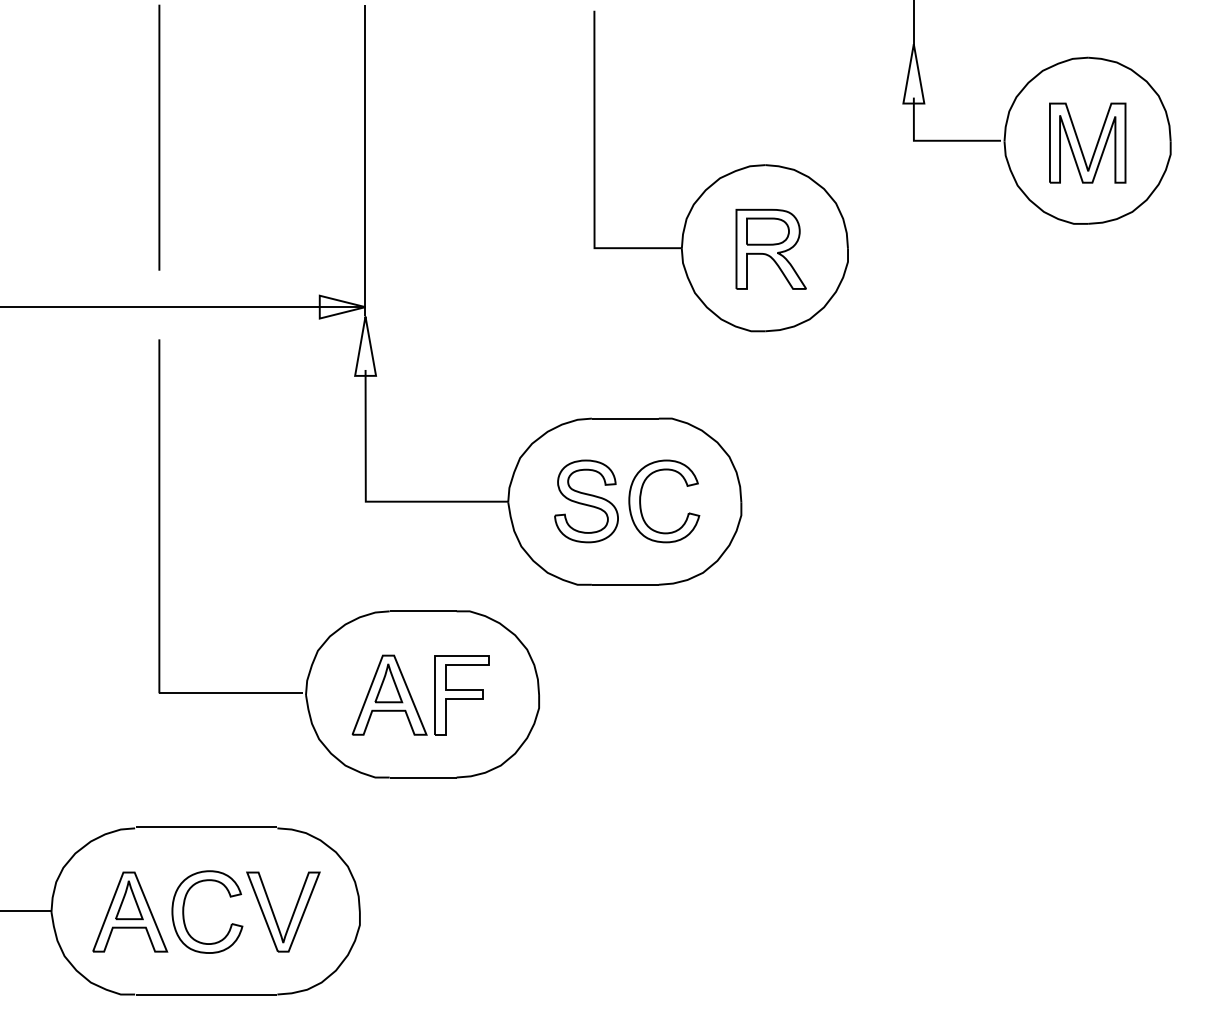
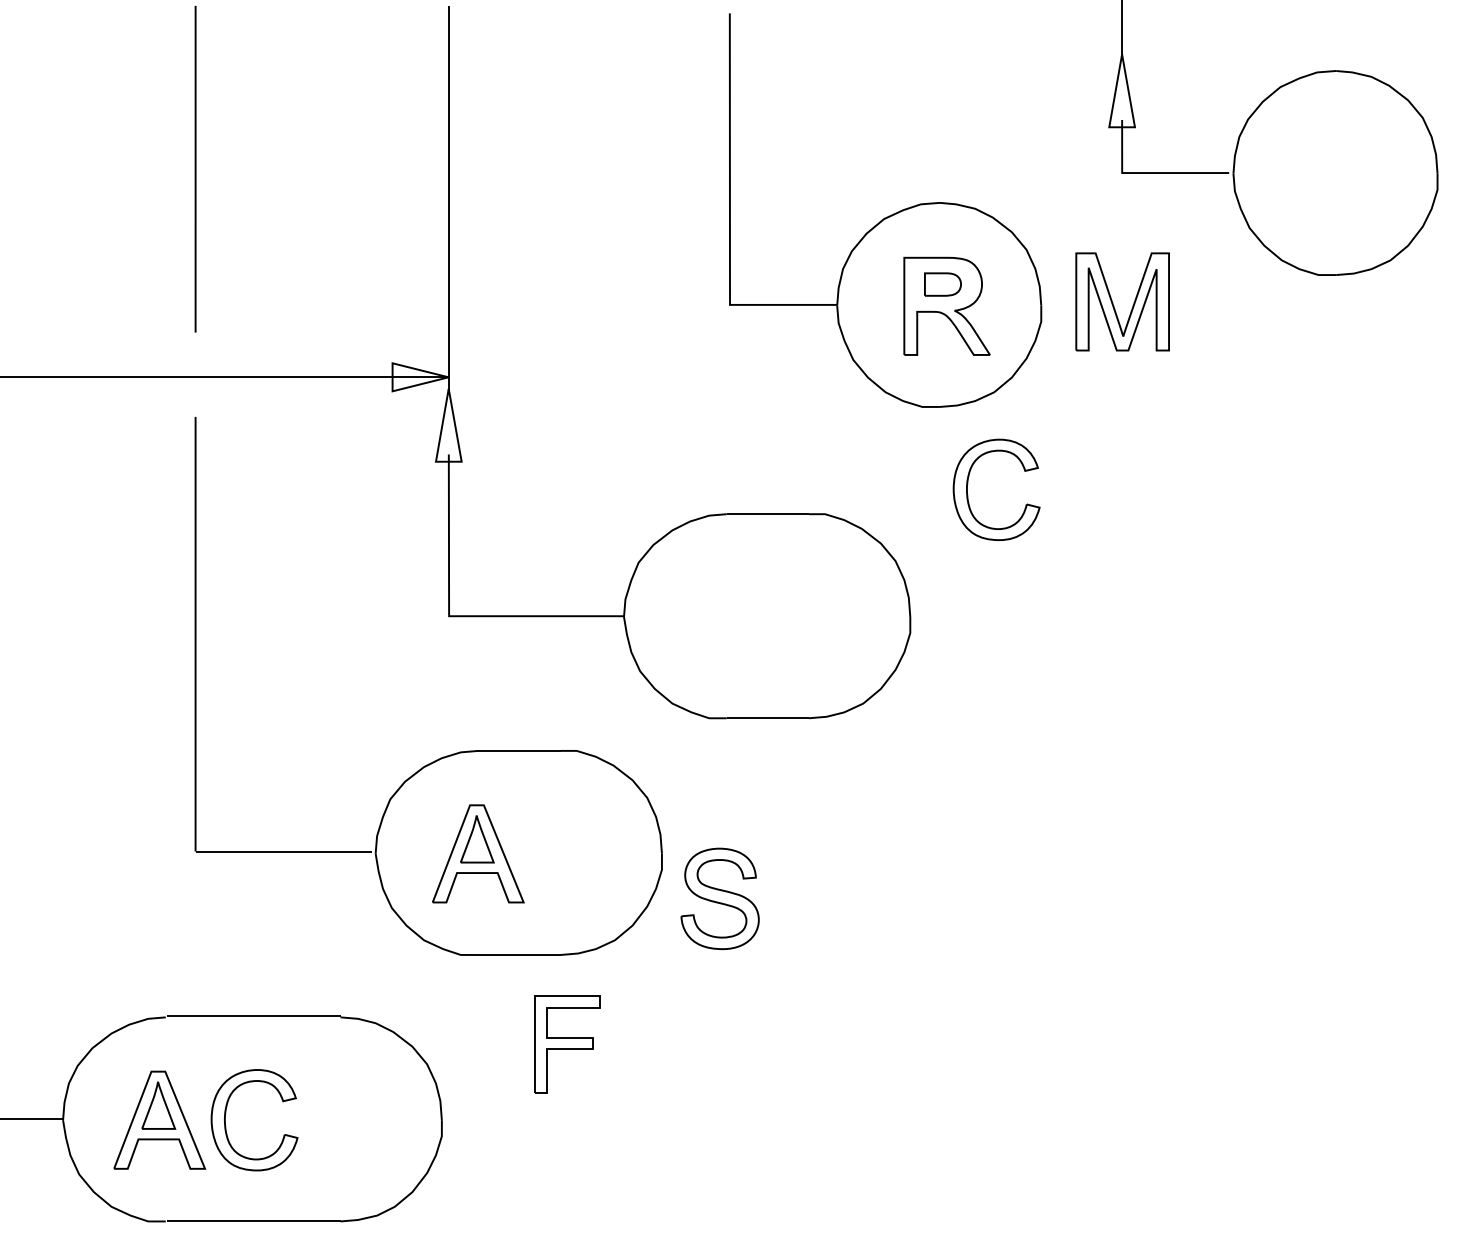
part: (1081, 146) -> (1114, 305), moved
part: (767, 231) -> (942, 284), size x0.7
part: (641, 497) -> (968, 484), moved
part: (585, 501) -> (719, 898), moved
part: (462, 694) -> (567, 1044), moved
part: (274, 913) -> (336, 1121), removed

